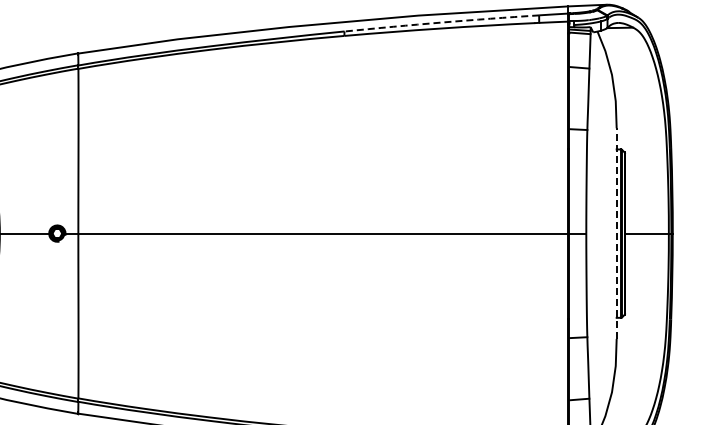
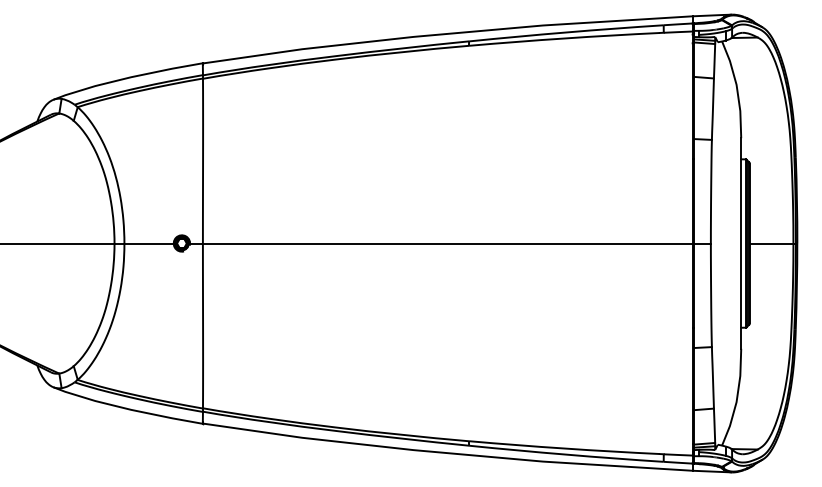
arc: (441, 22) -> (566, 32), dashed -> solid
line: (616, 233) -> (741, 243), dashed -> solid

